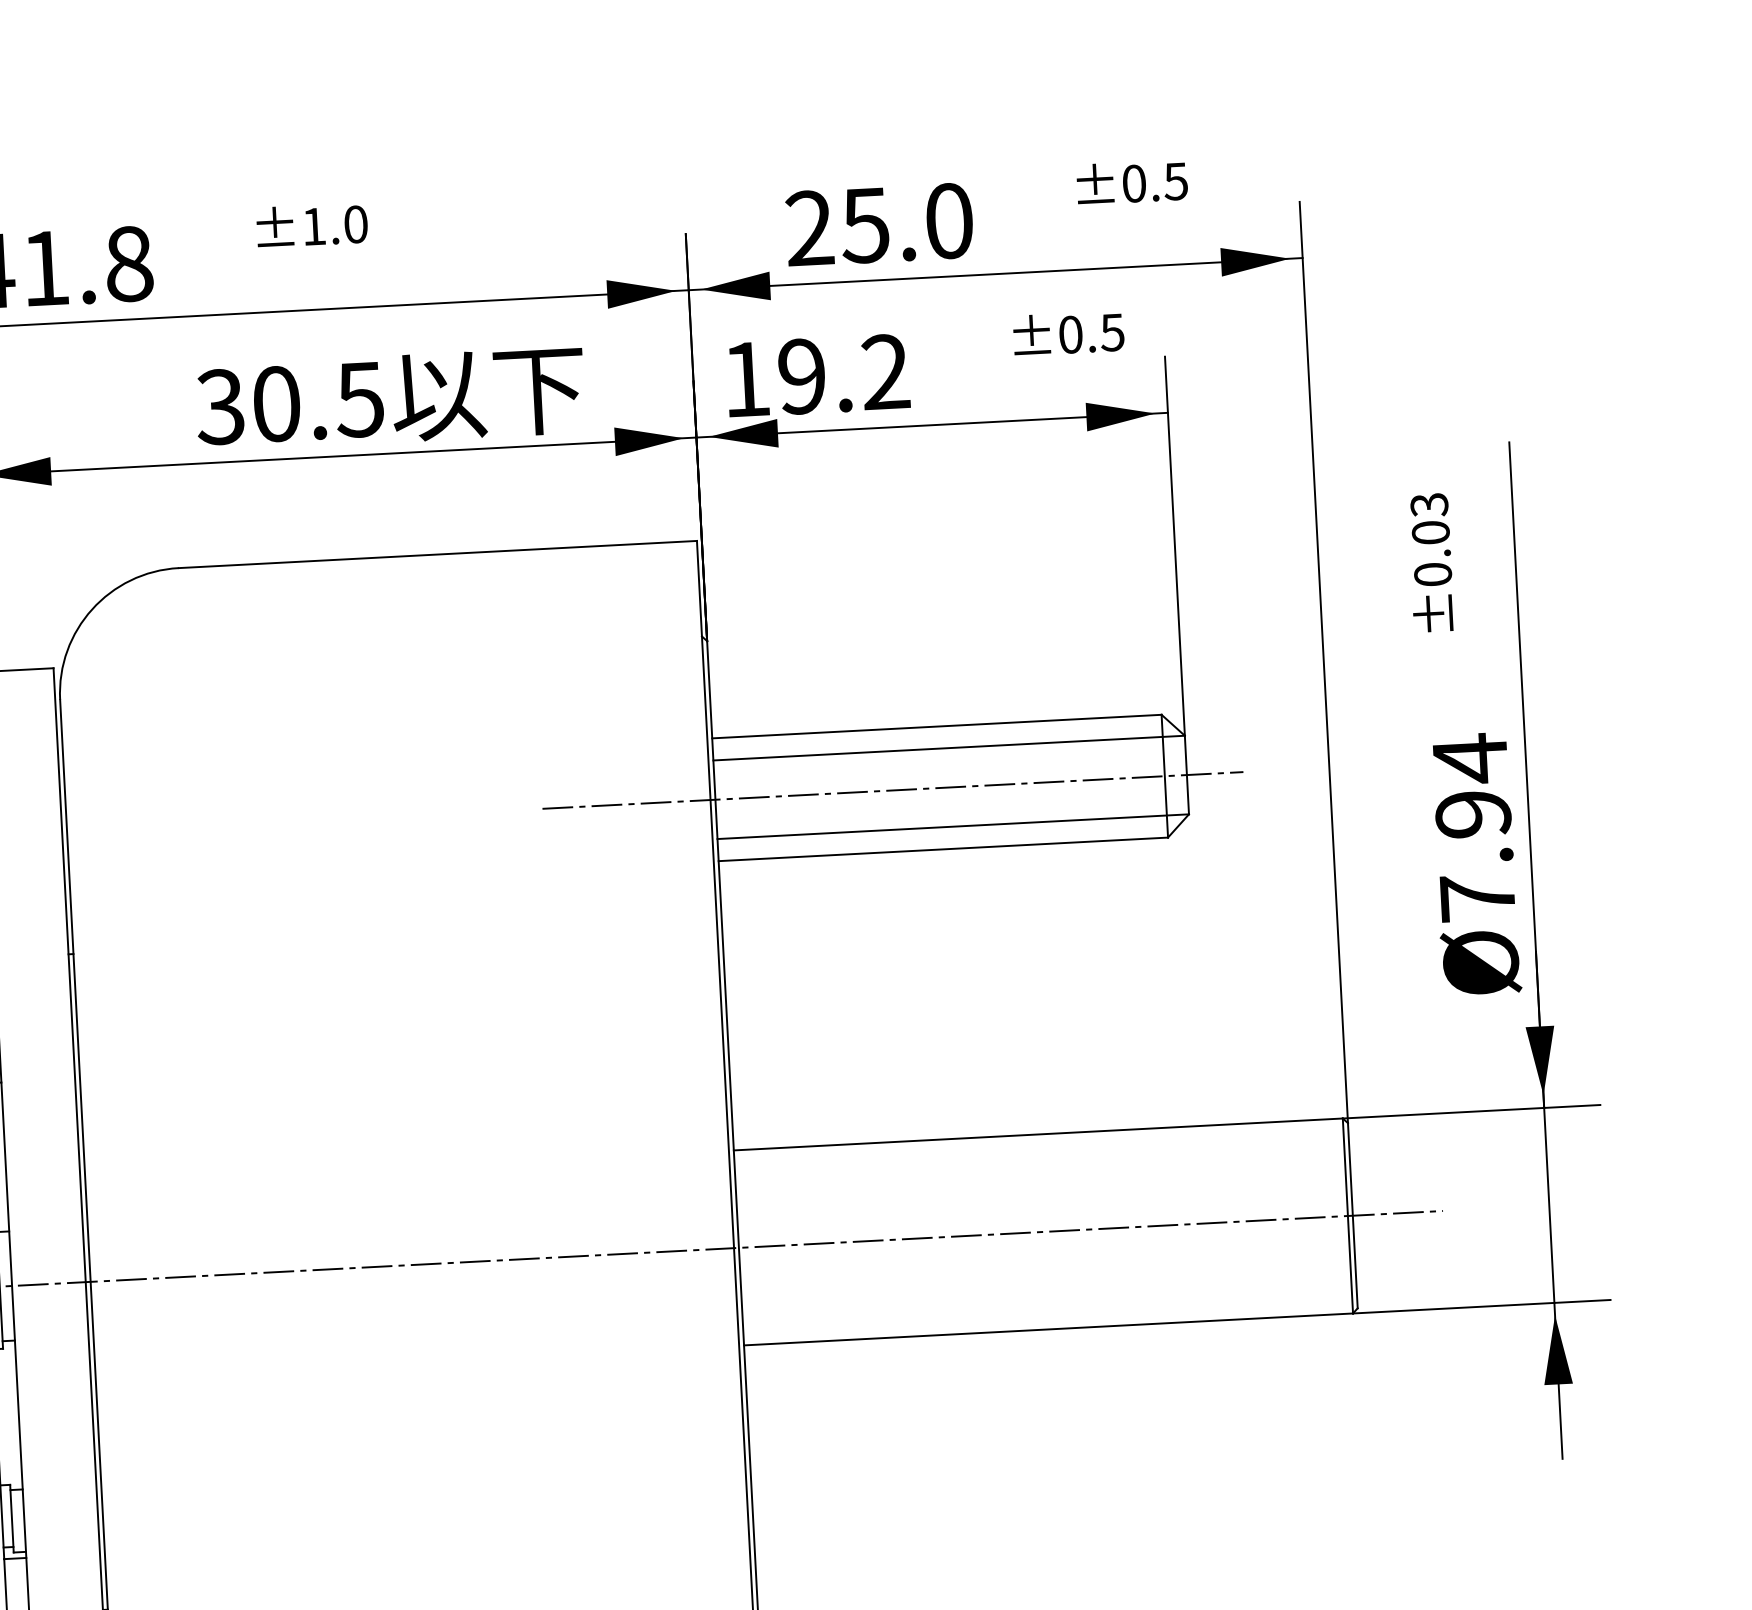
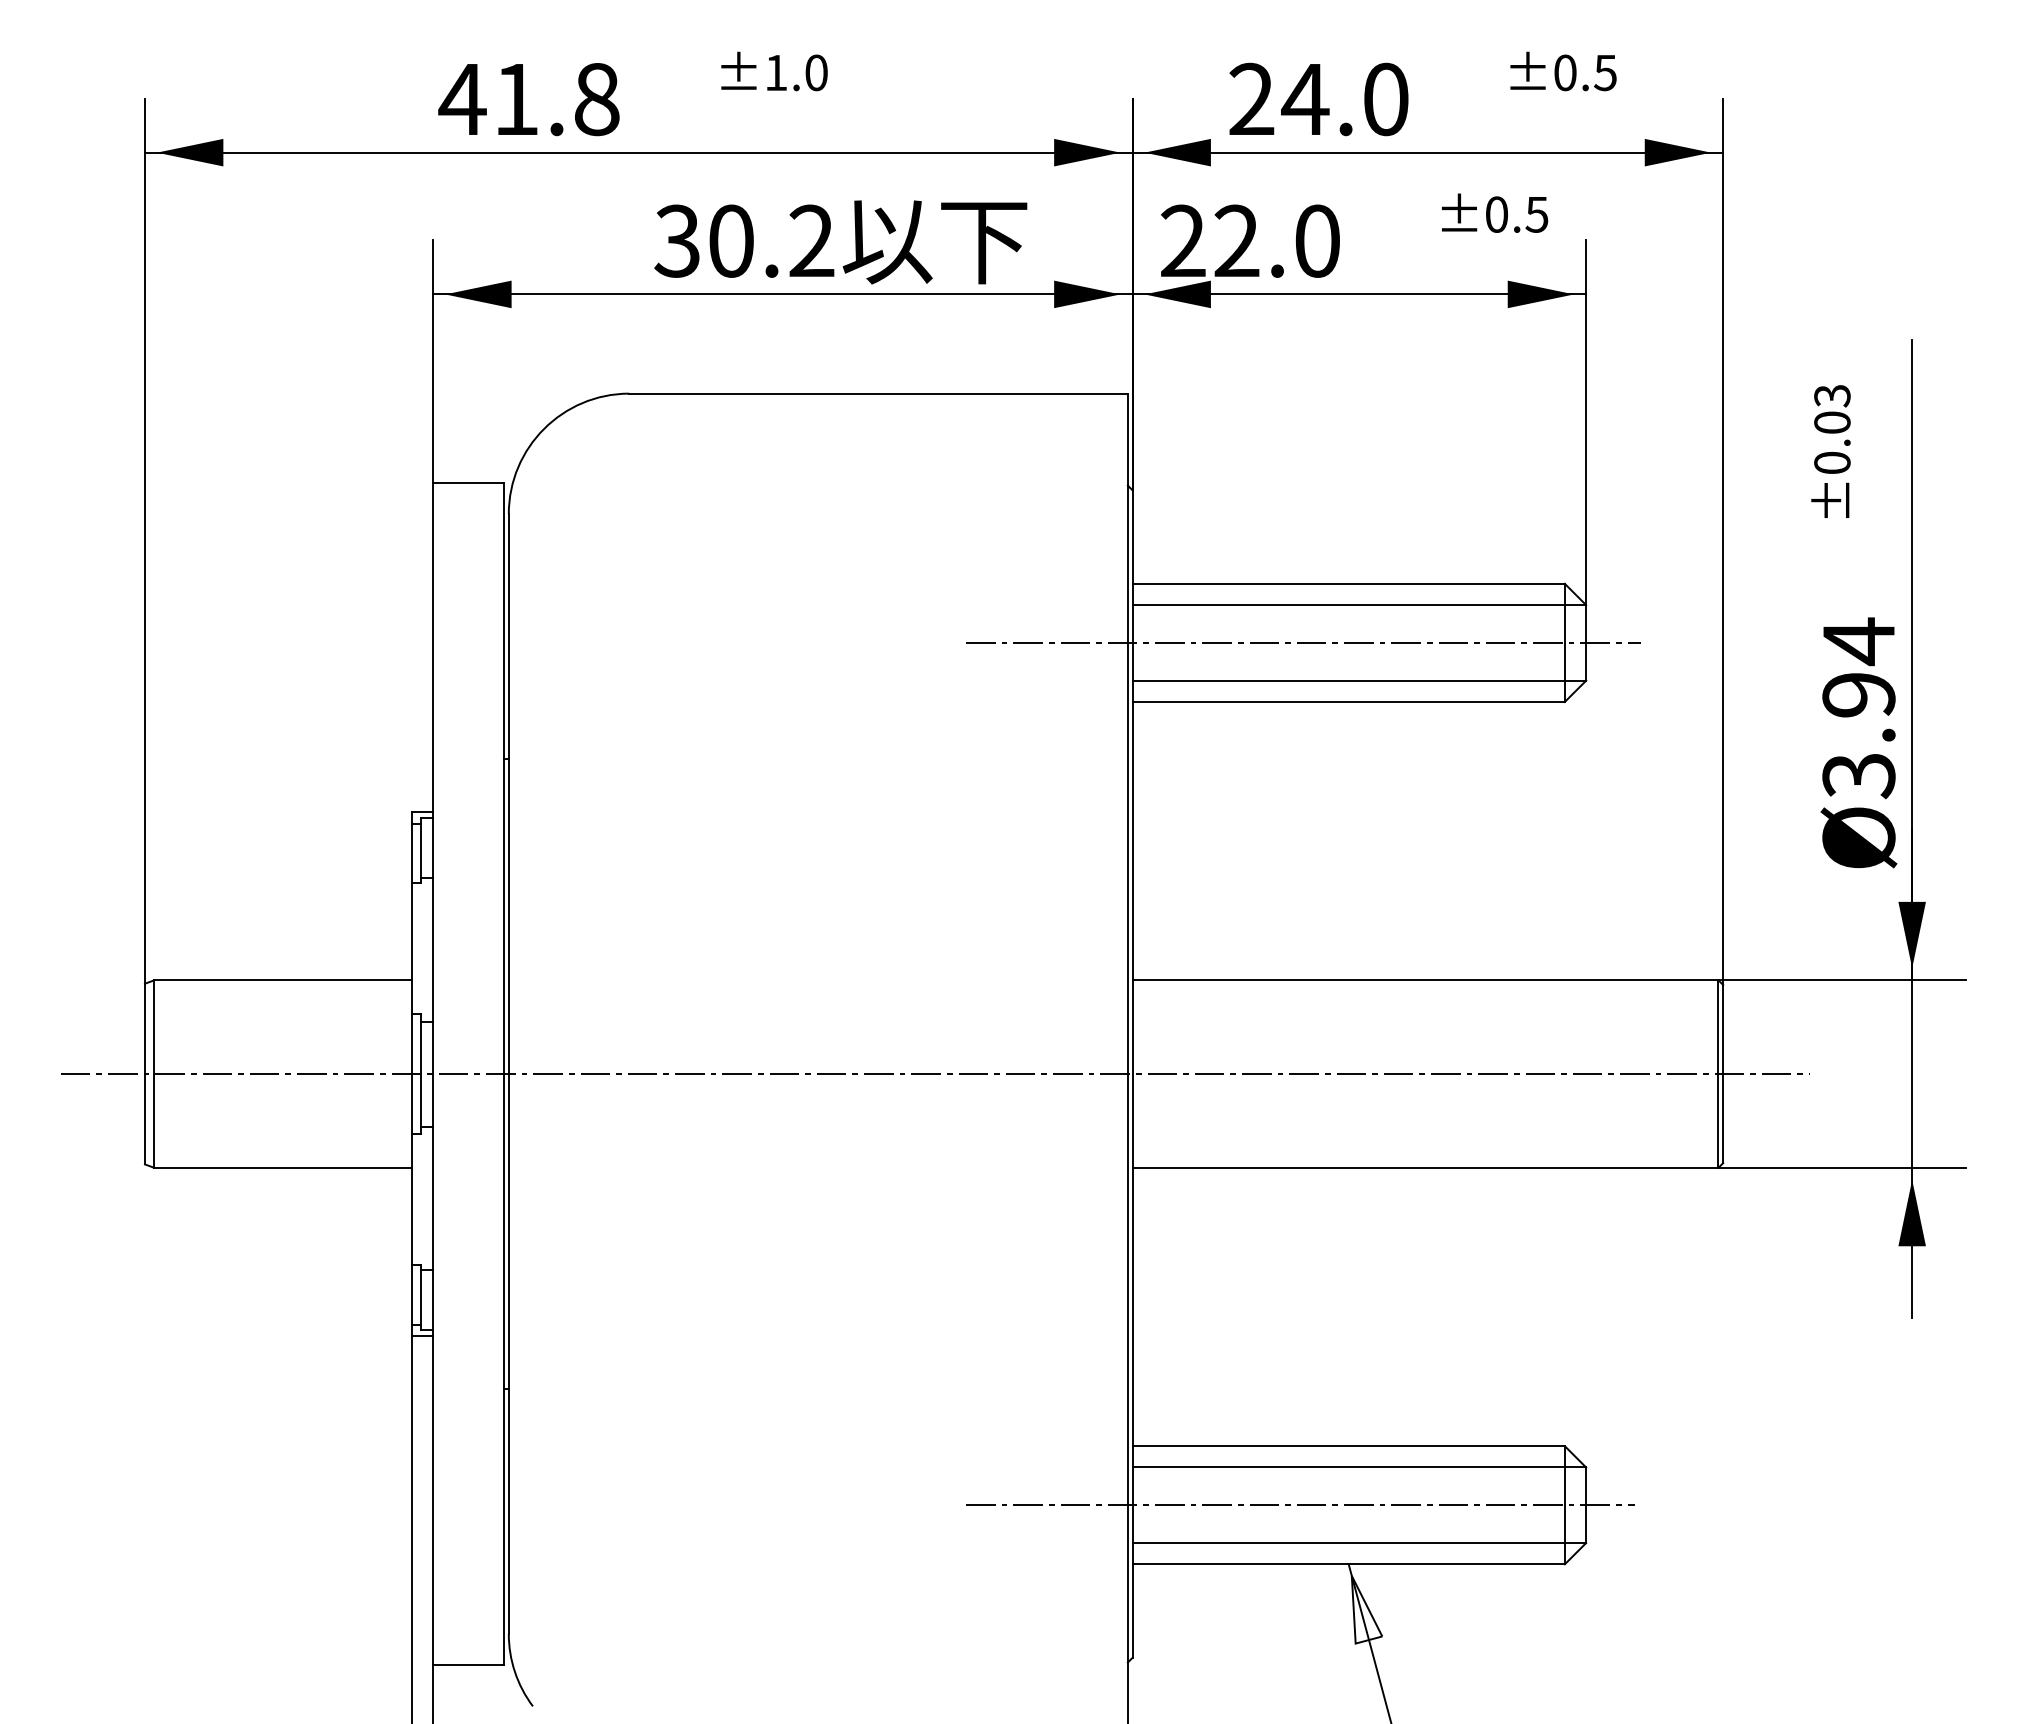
text: (865, 226) -> (1305, 100), 25.0 -> 24.0
text: (816, 375) -> (1250, 240), 19.2 -> 22.0
text: (359, 398) -> (811, 240), 30.5 -> 30.2
text: (1477, 899) -> (1858, 776), Ø7.94 -> Ø3.94

